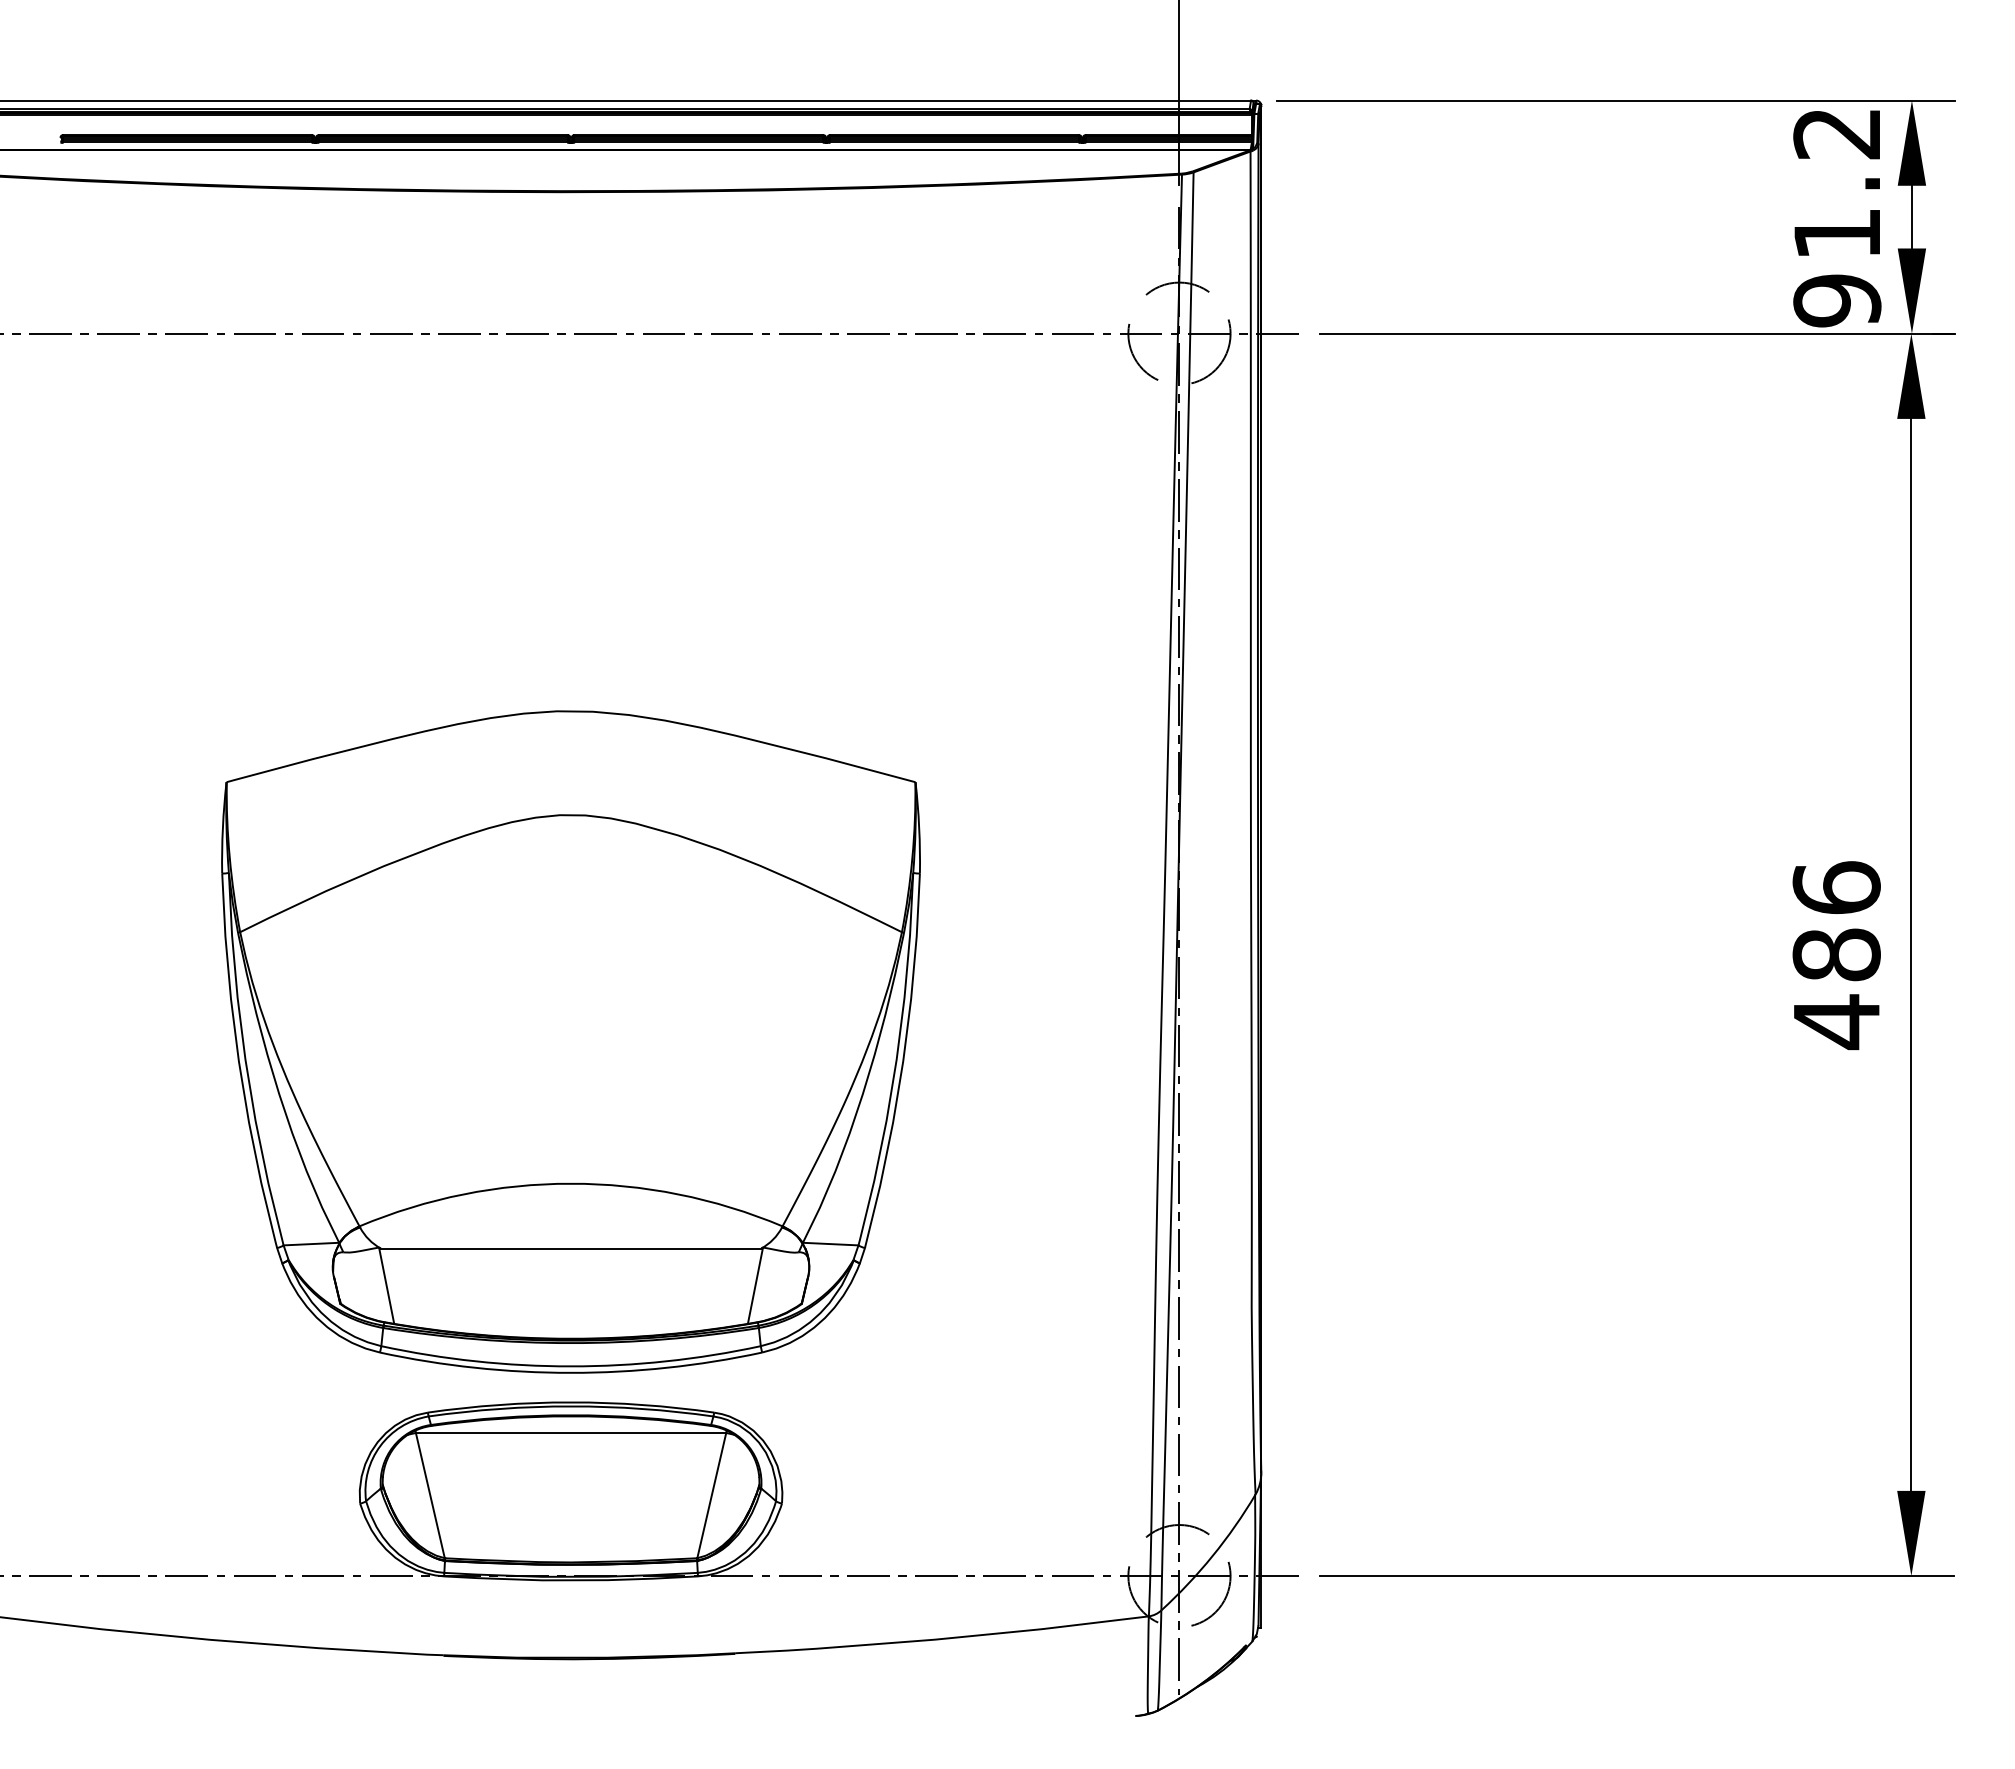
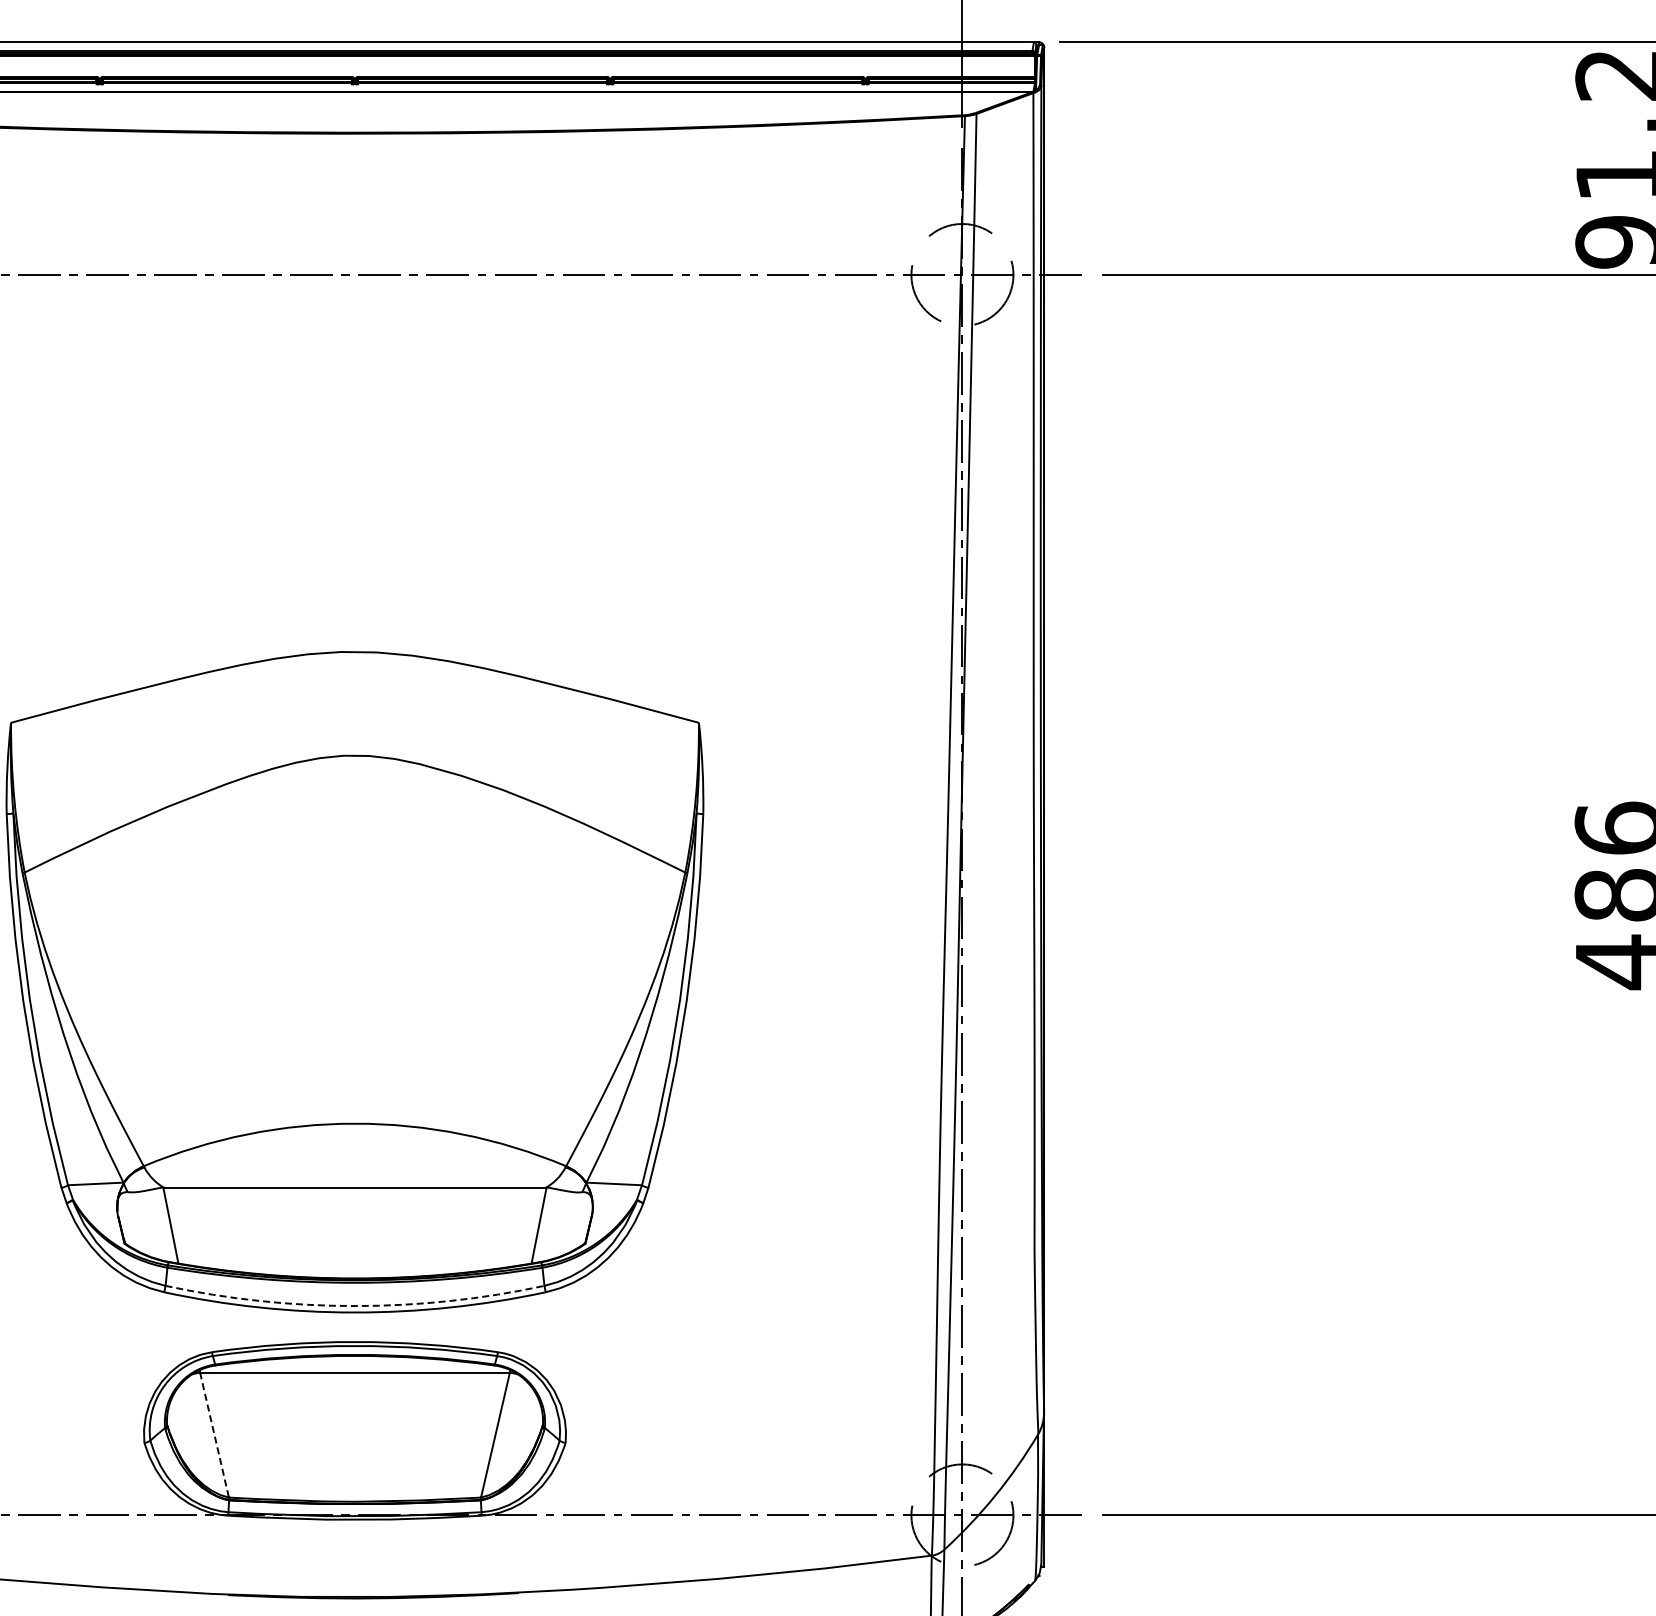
arc: (571, 1366) -> (355, 1306), solid -> dashed
line: (430, 1496) -> (214, 1435), solid -> dashed

